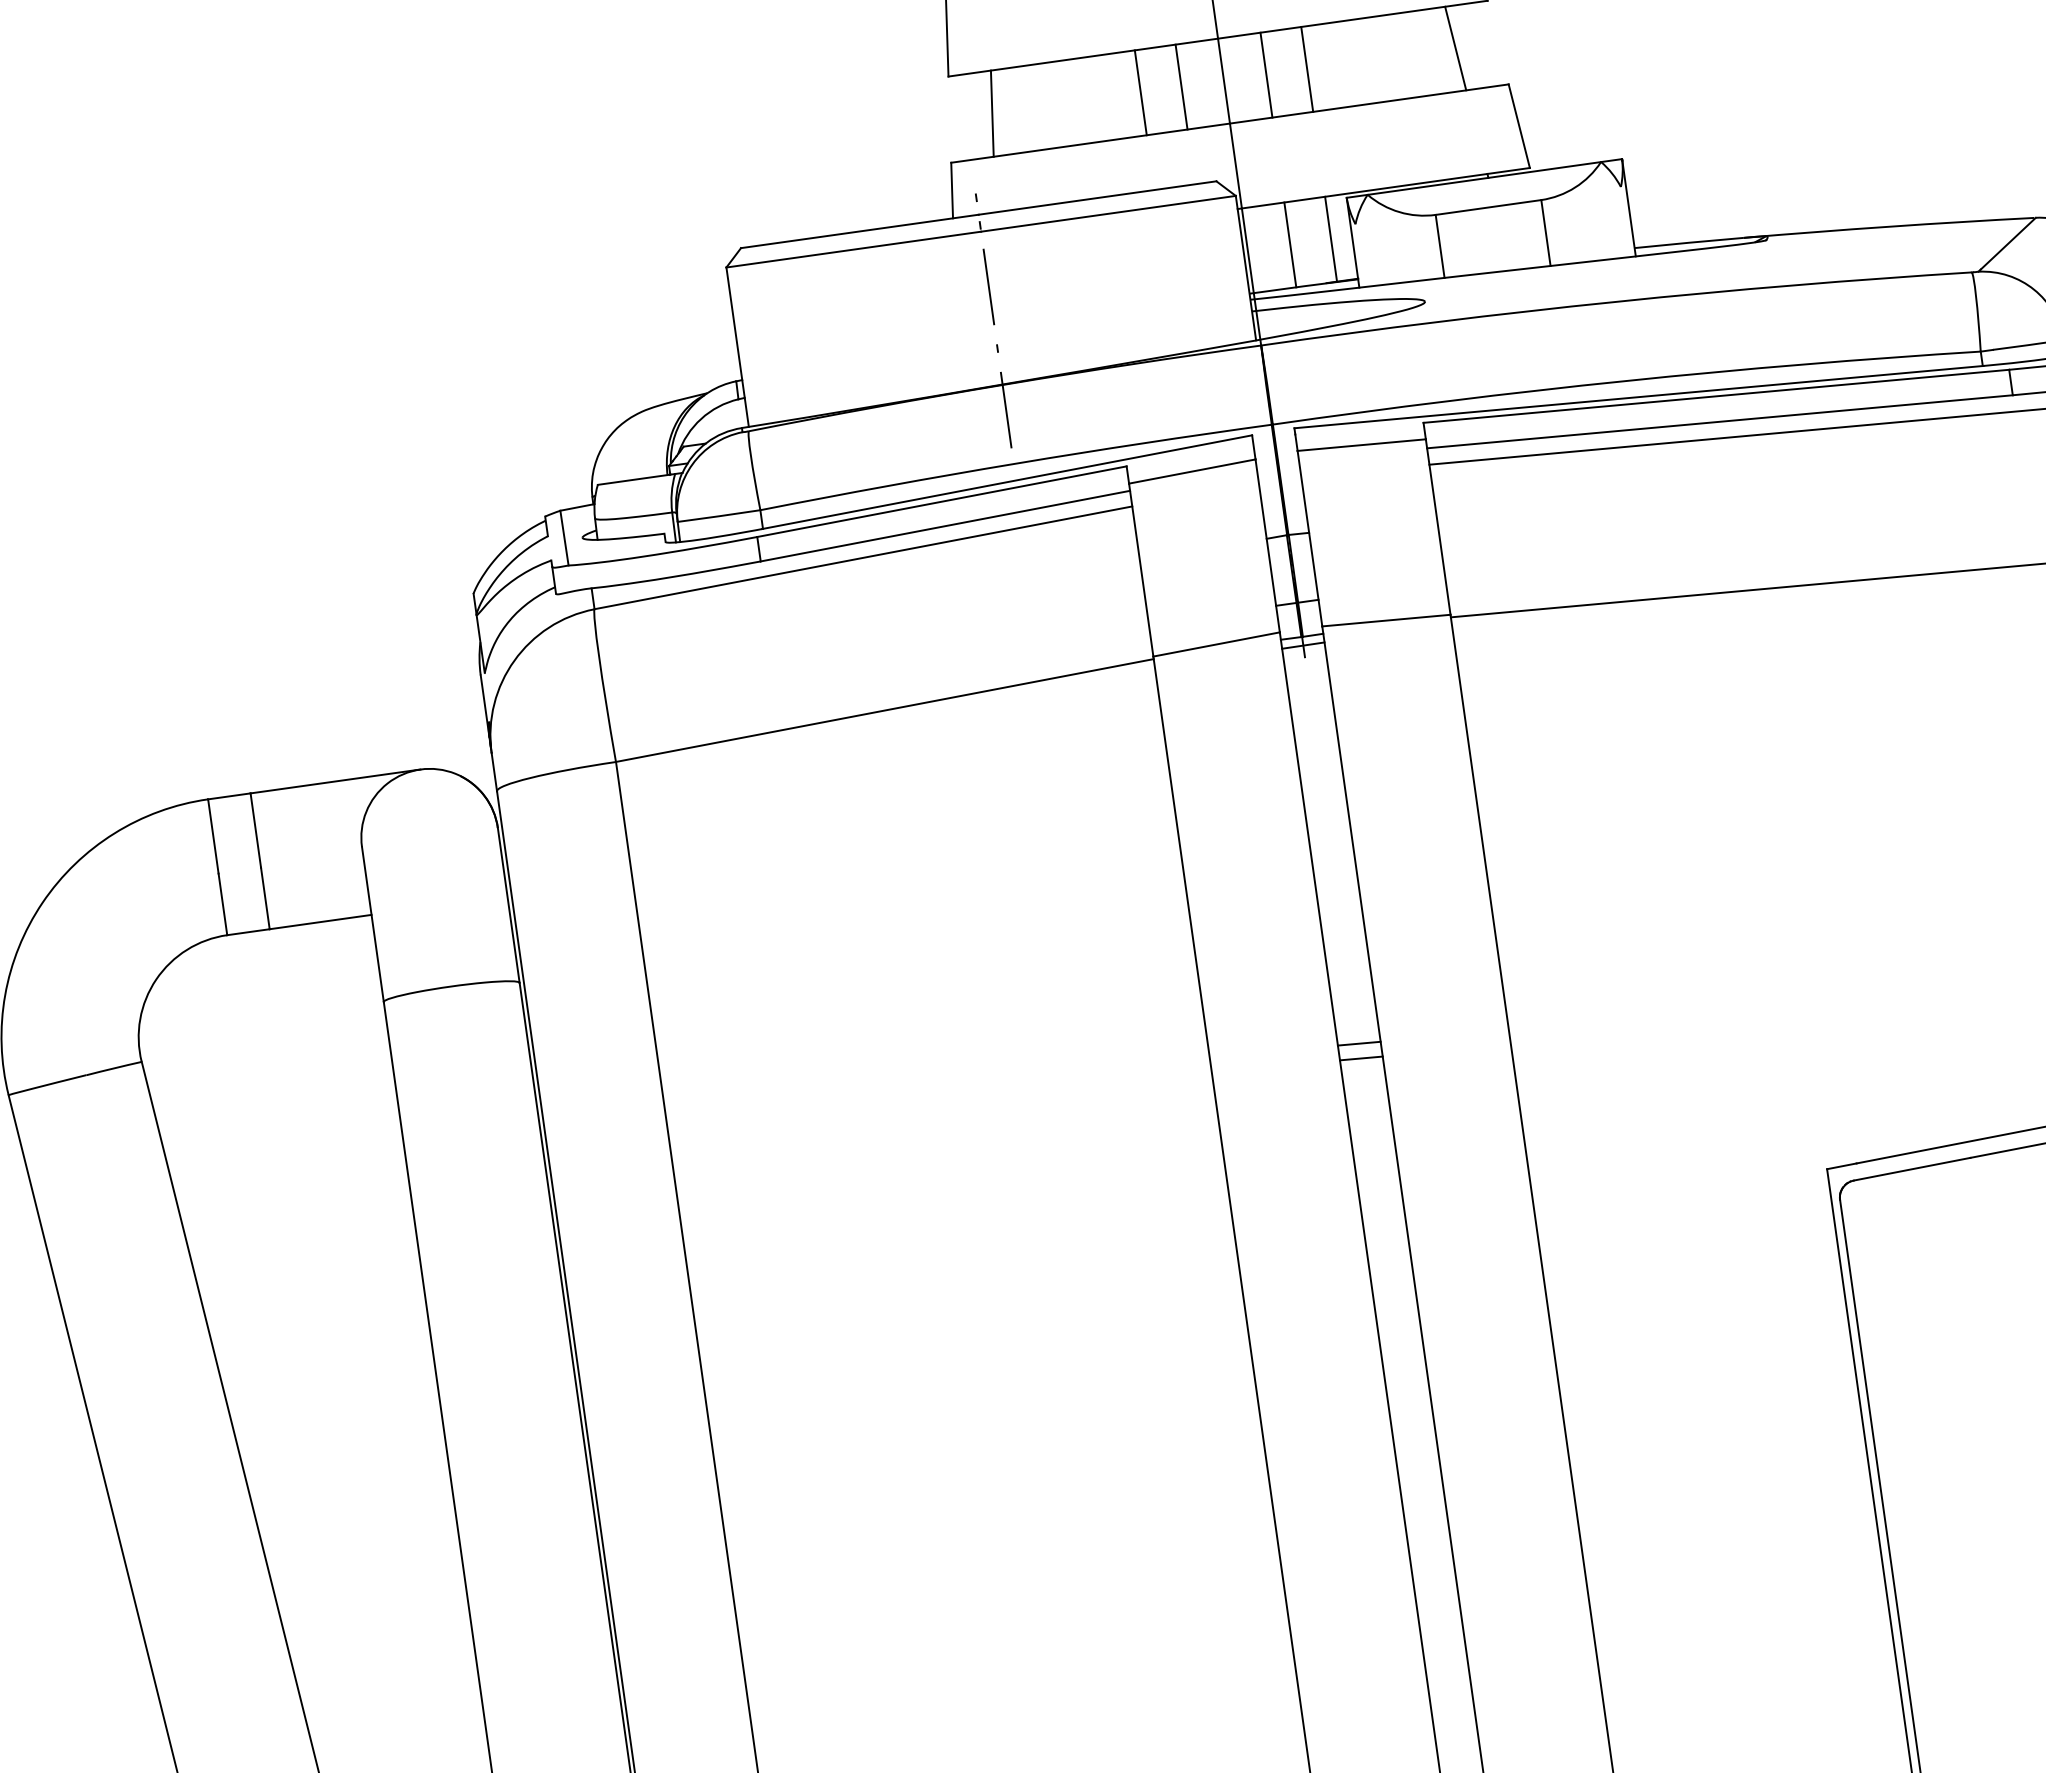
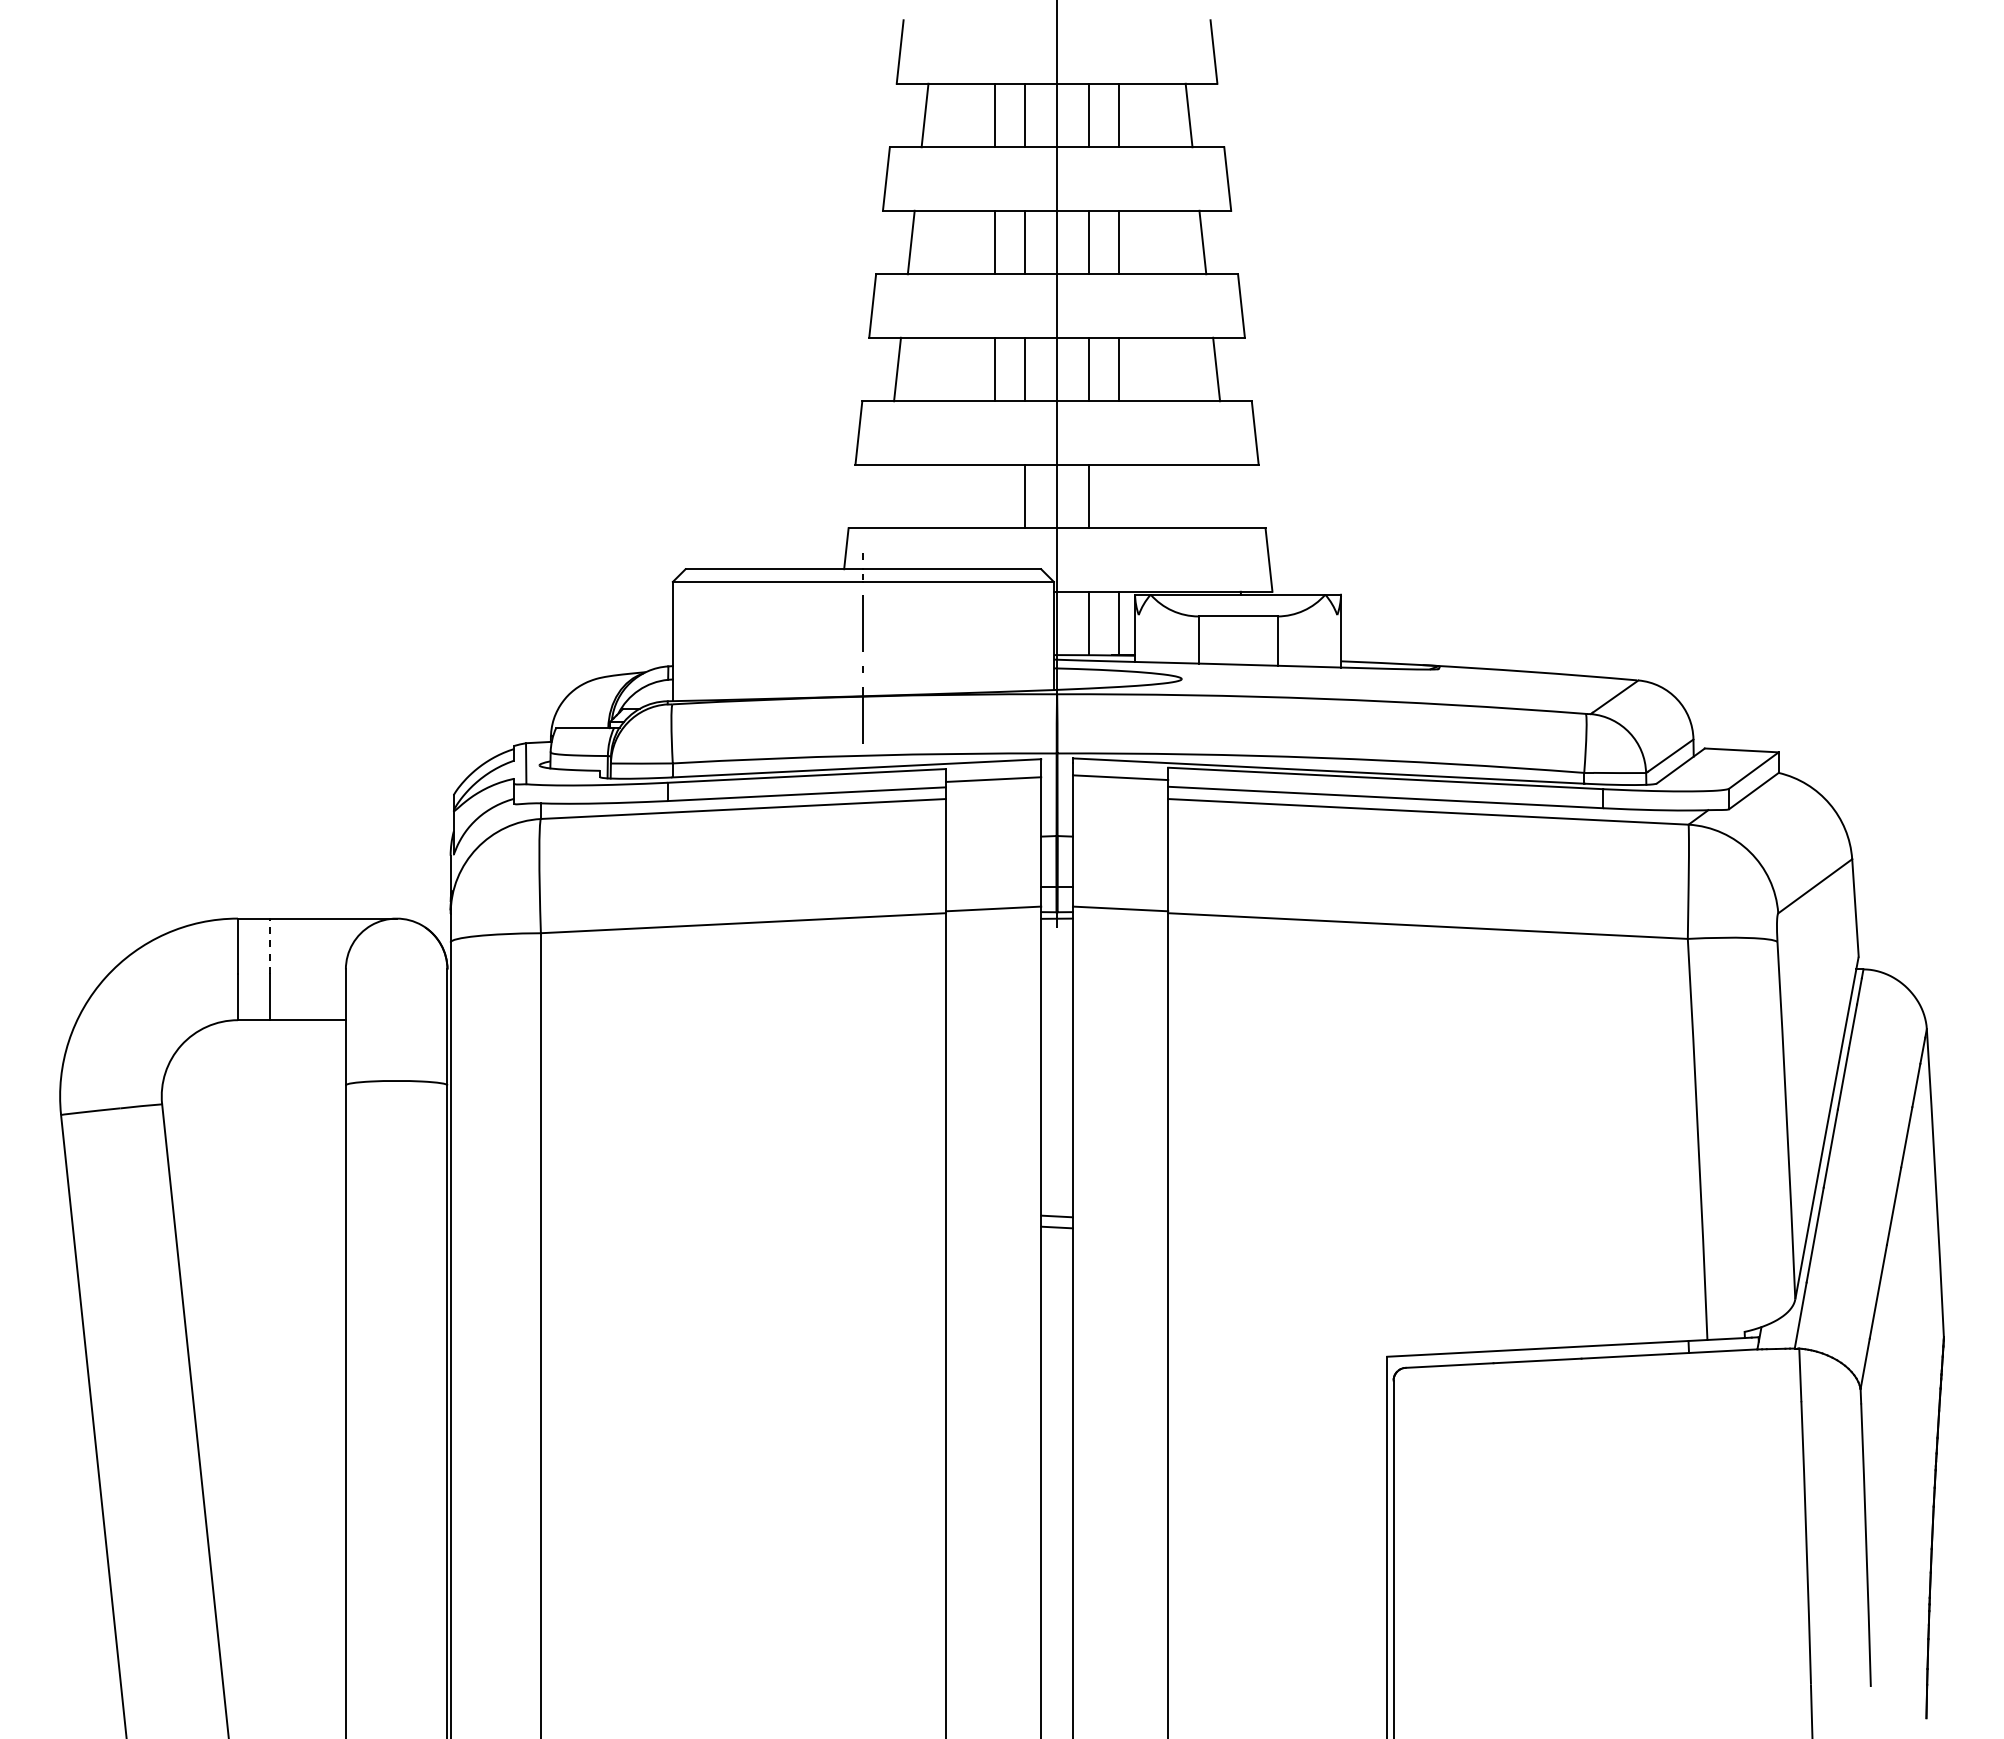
line: (1454, 48) -> (1229, 496), removed
line: (1307, 69) -> (1119, 496), removed
line: (1140, 92) -> (994, 496), removed
line: (991, 113) -> (883, 496), removed
line: (255, 830) -> (269, 946), solid -> dashed

